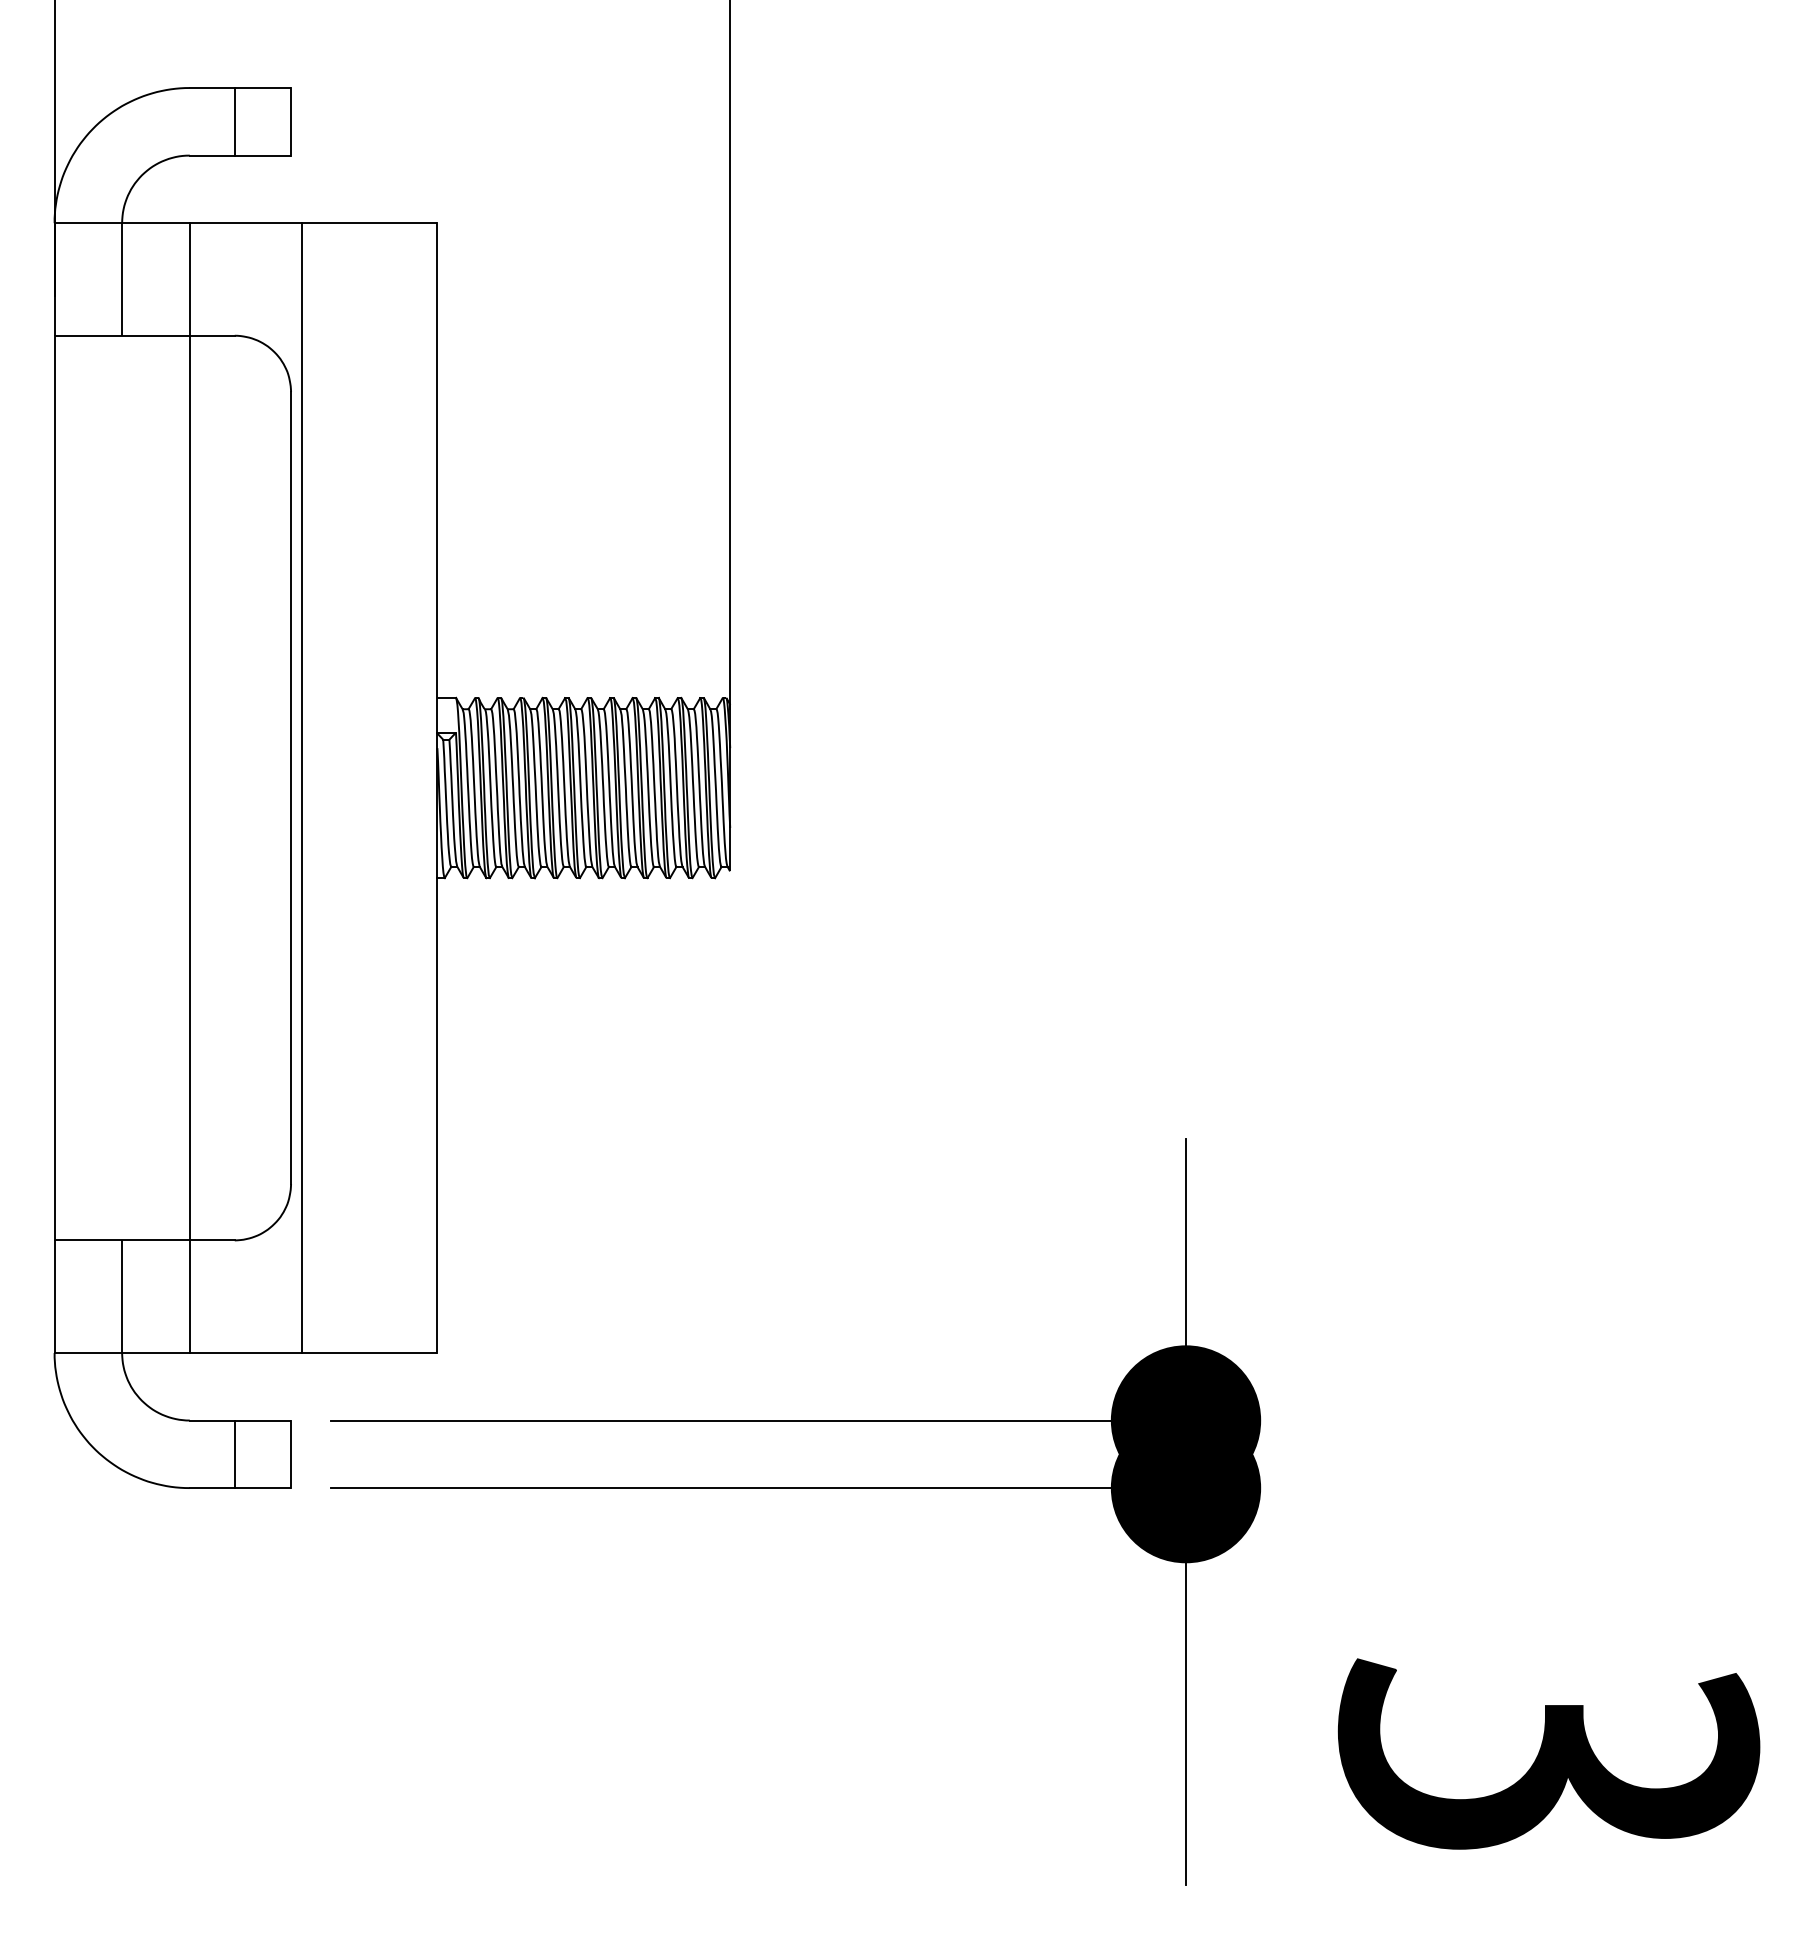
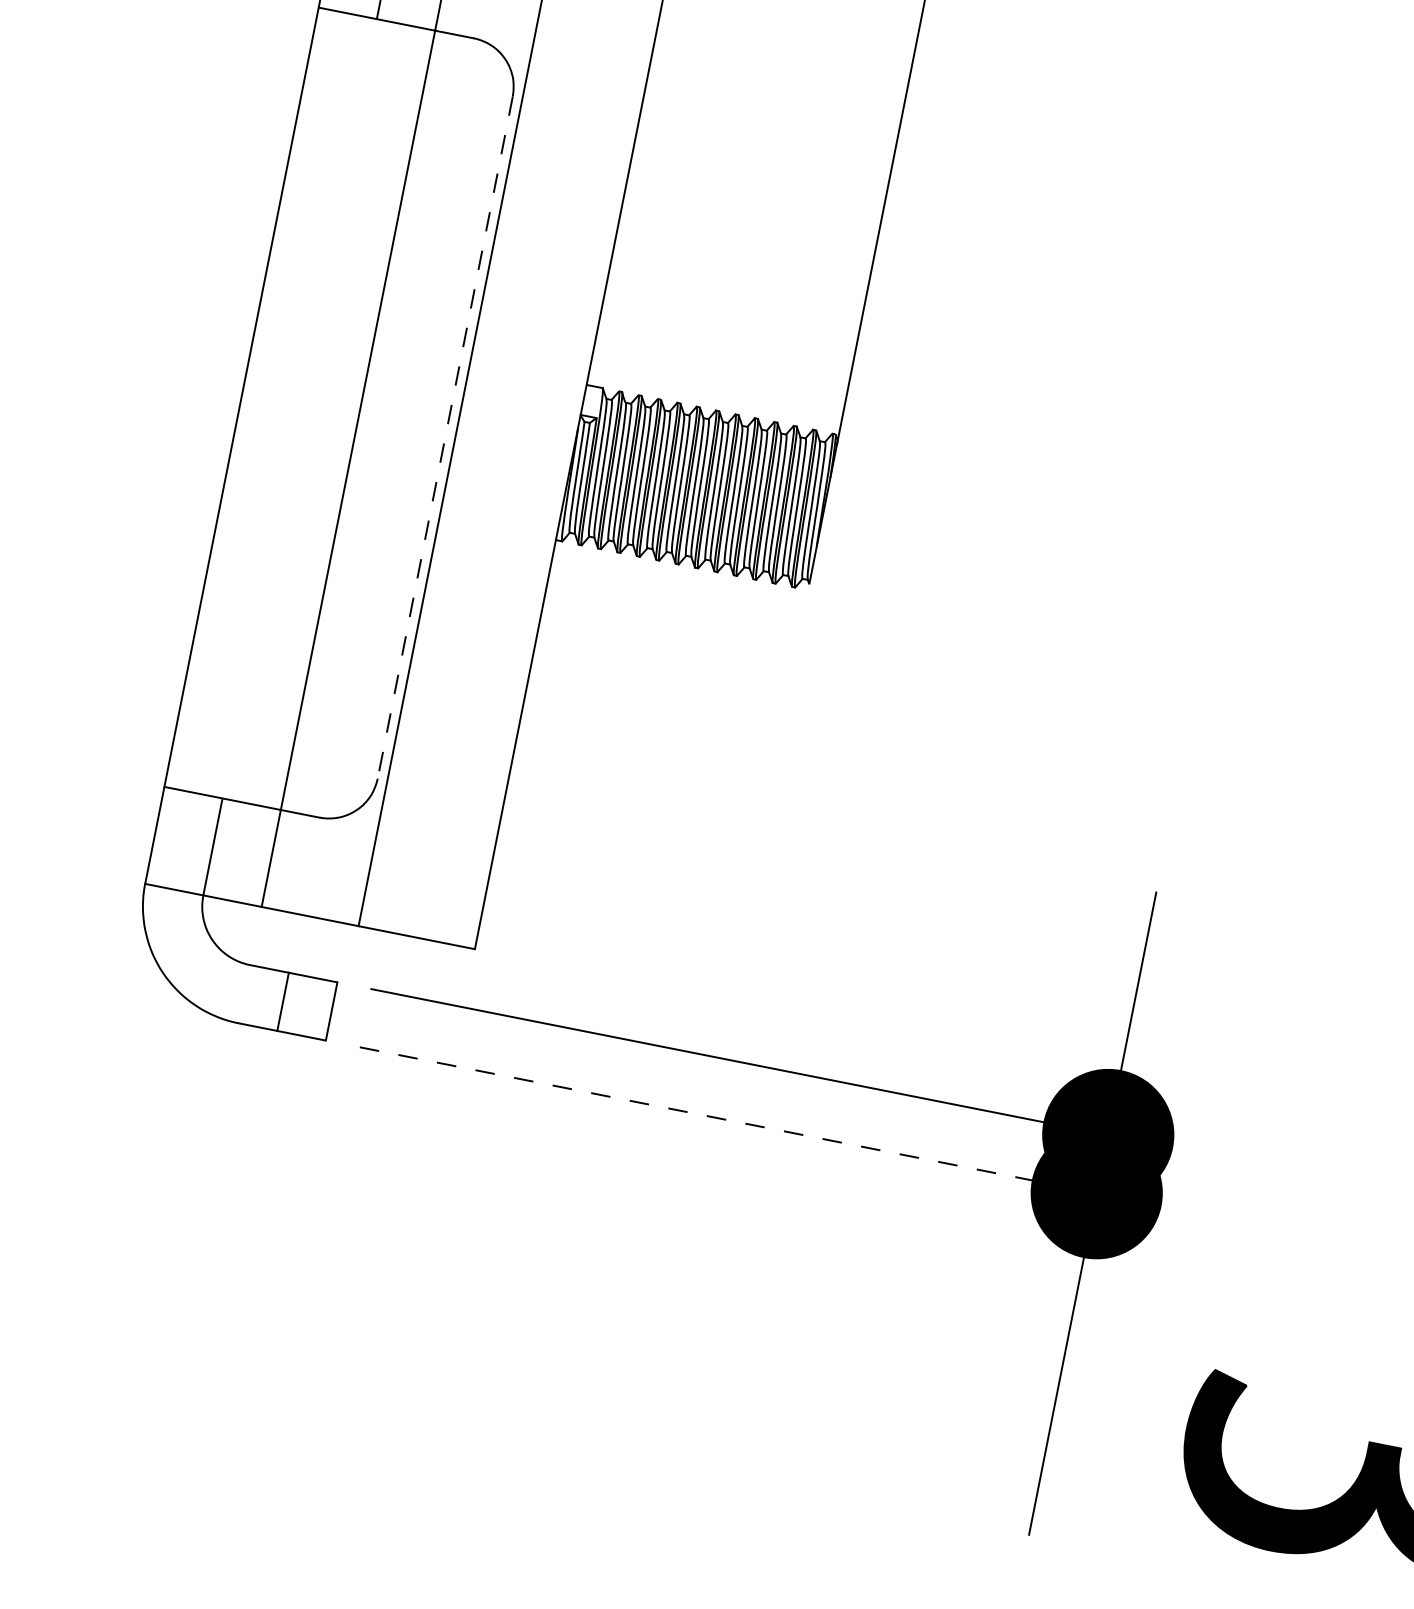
line: (291, 788) -> (445, 438), solid -> dashed
line: (758, 1488) -> (728, 1120), solid -> dashed

